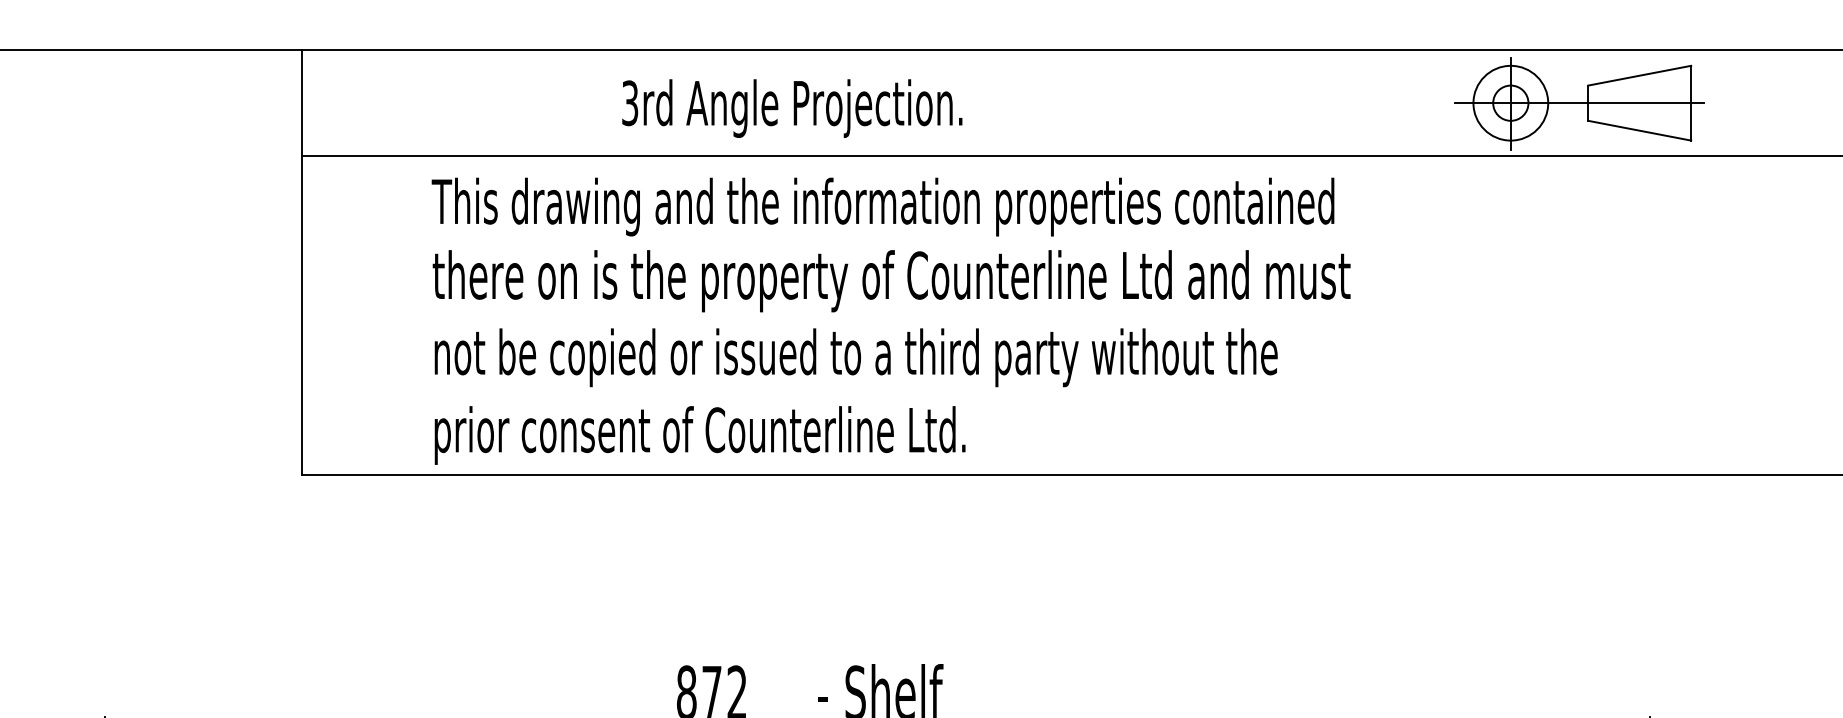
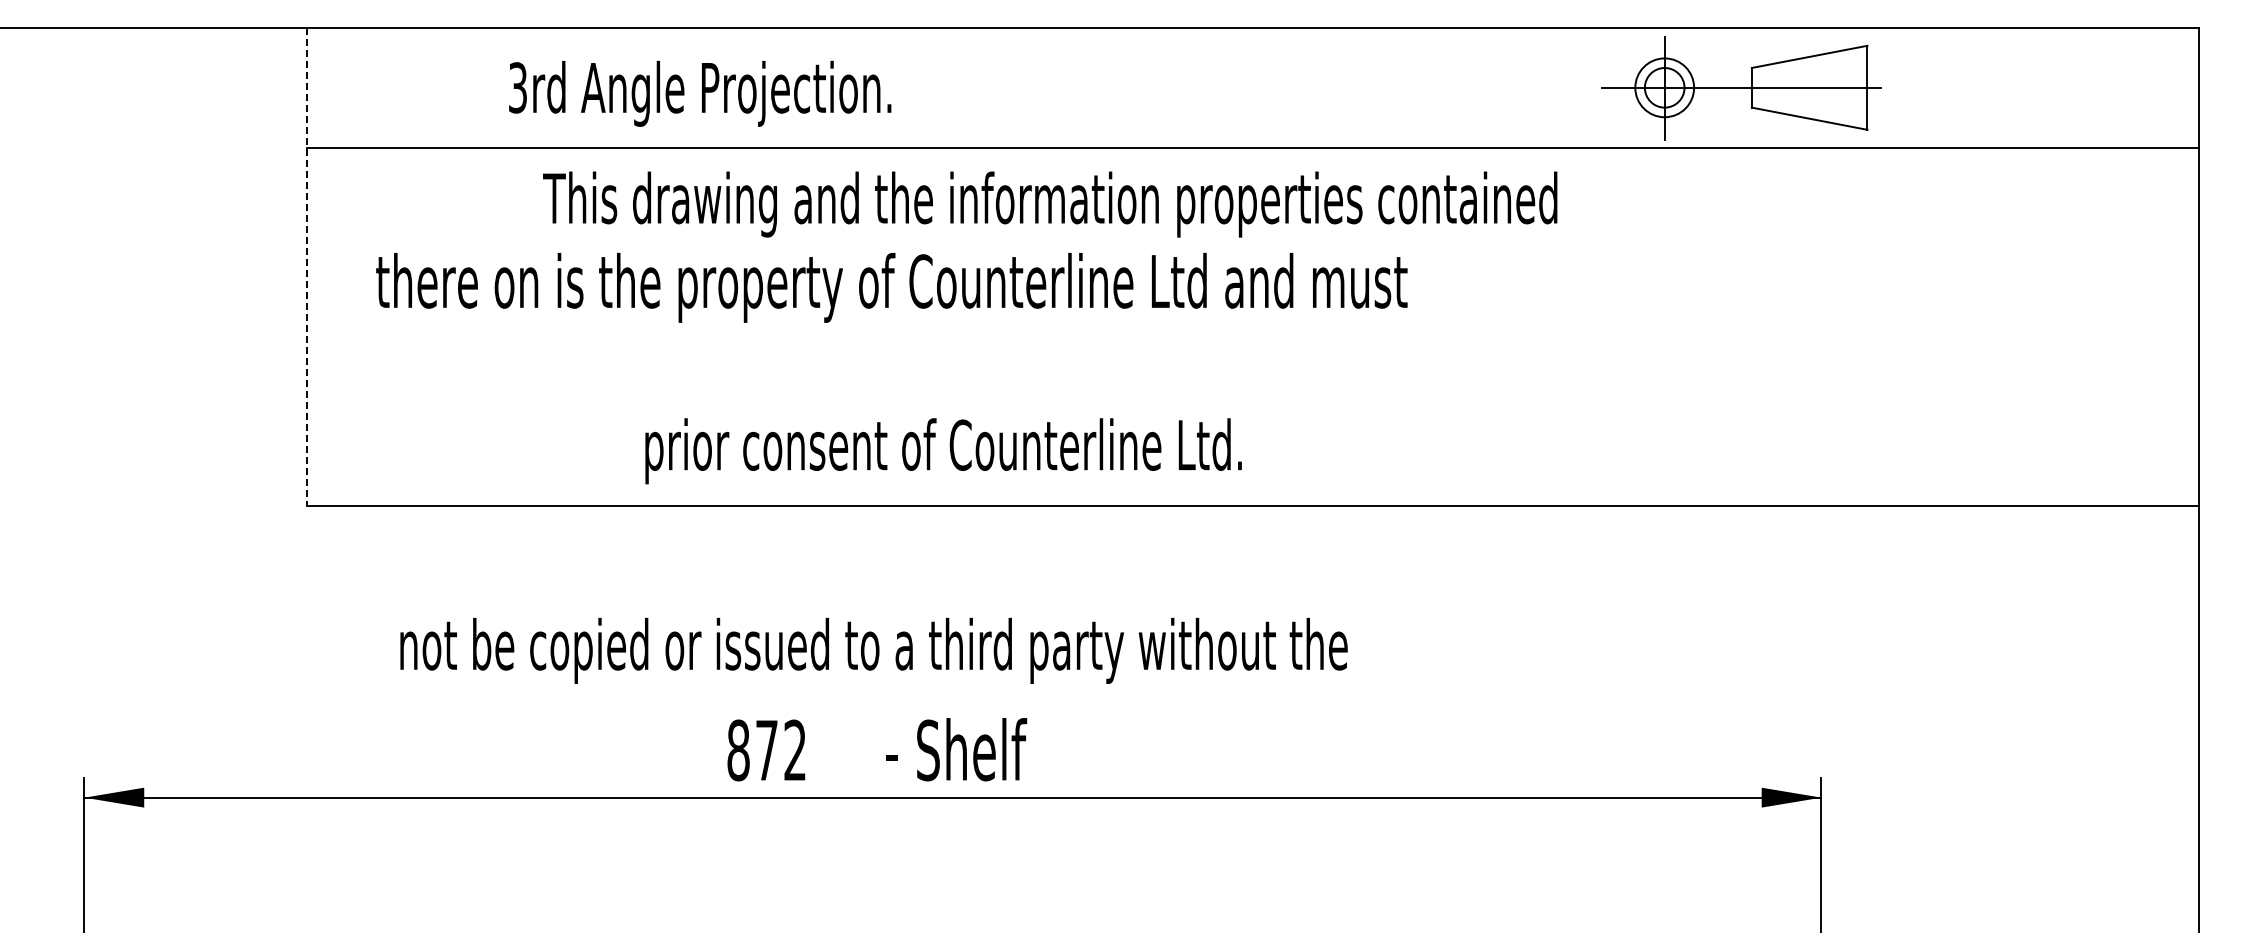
circle: (1510, 102) -> (1664, 87), size x0.7
text: (792, 108) -> (700, 93), moved
text: (883, 207) -> (1050, 204), moved
line: (302, 263) -> (306, 267), solid -> dashed
text: (891, 280) -> (891, 287), moved
text: (855, 357) -> (873, 650), moved
text: (700, 435) -> (943, 451), moved

